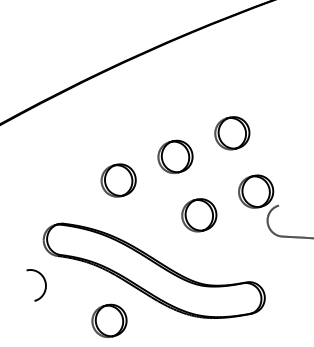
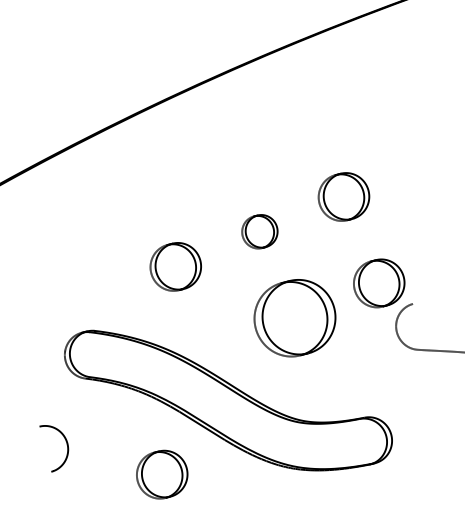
part: (175, 156) -> (259, 231), size x0.7
part: (199, 215) -> (295, 318), size x1.6
curve: (44, 283) -> (66, 445), moved

